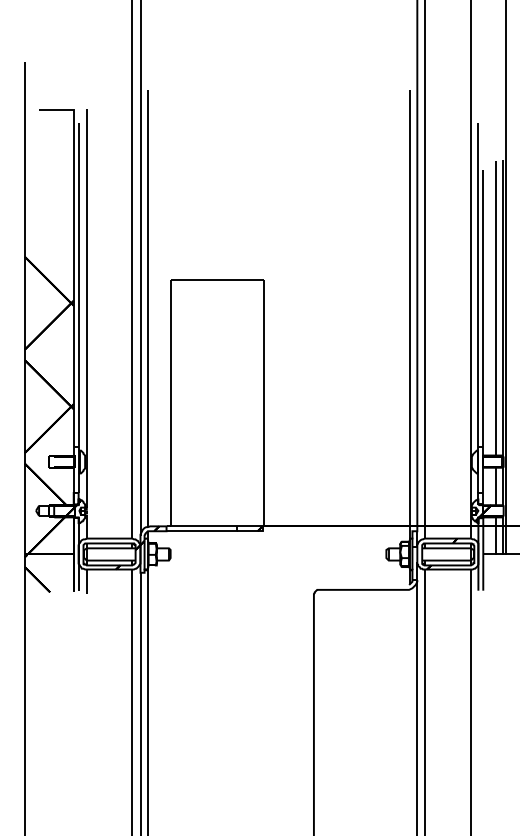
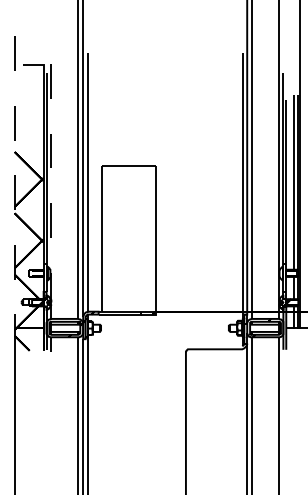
line: (24, 308) -> (14, 182), solid -> dashed
line: (86, 308) -> (51, 182), solid -> dashed

